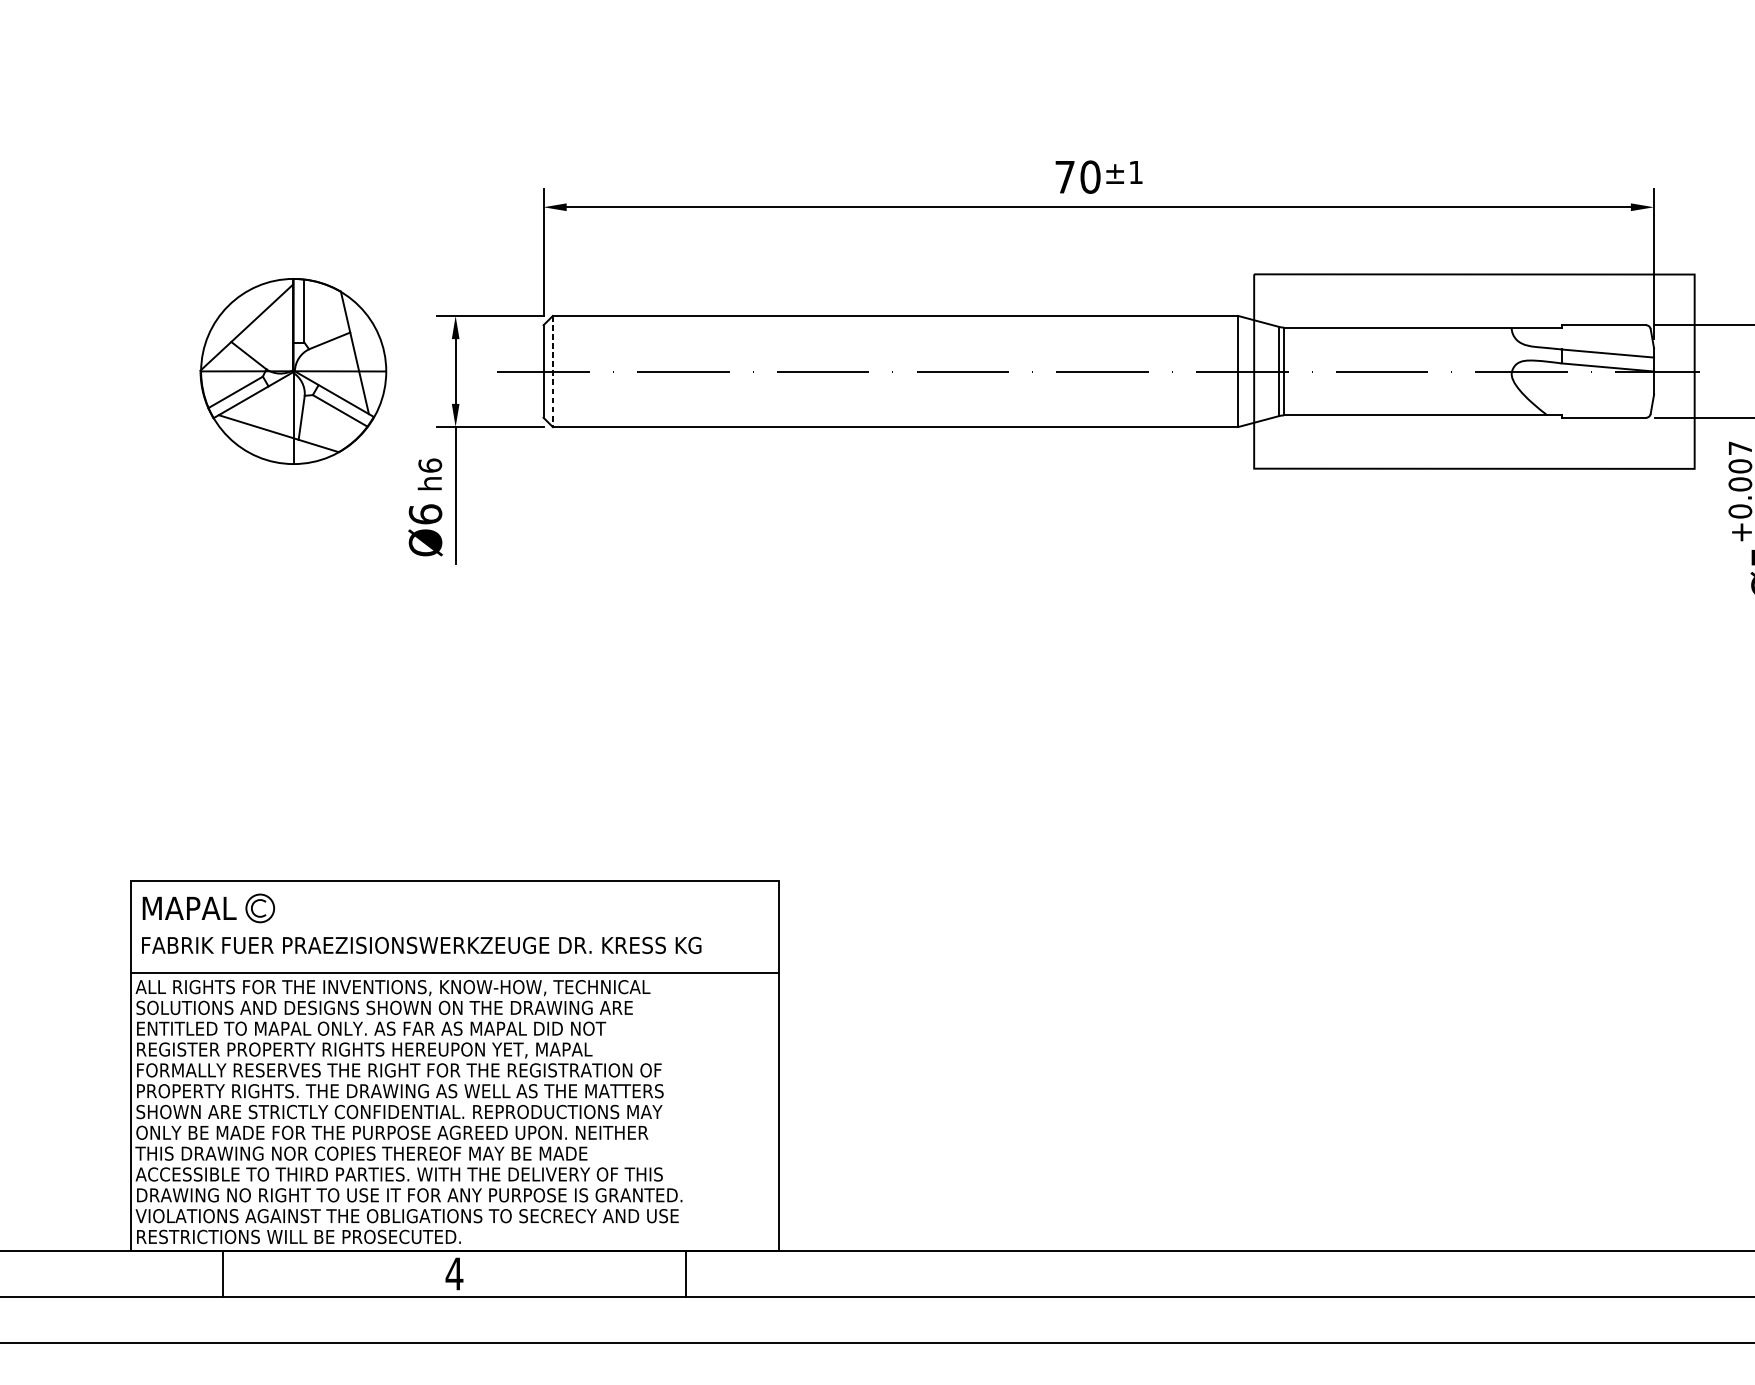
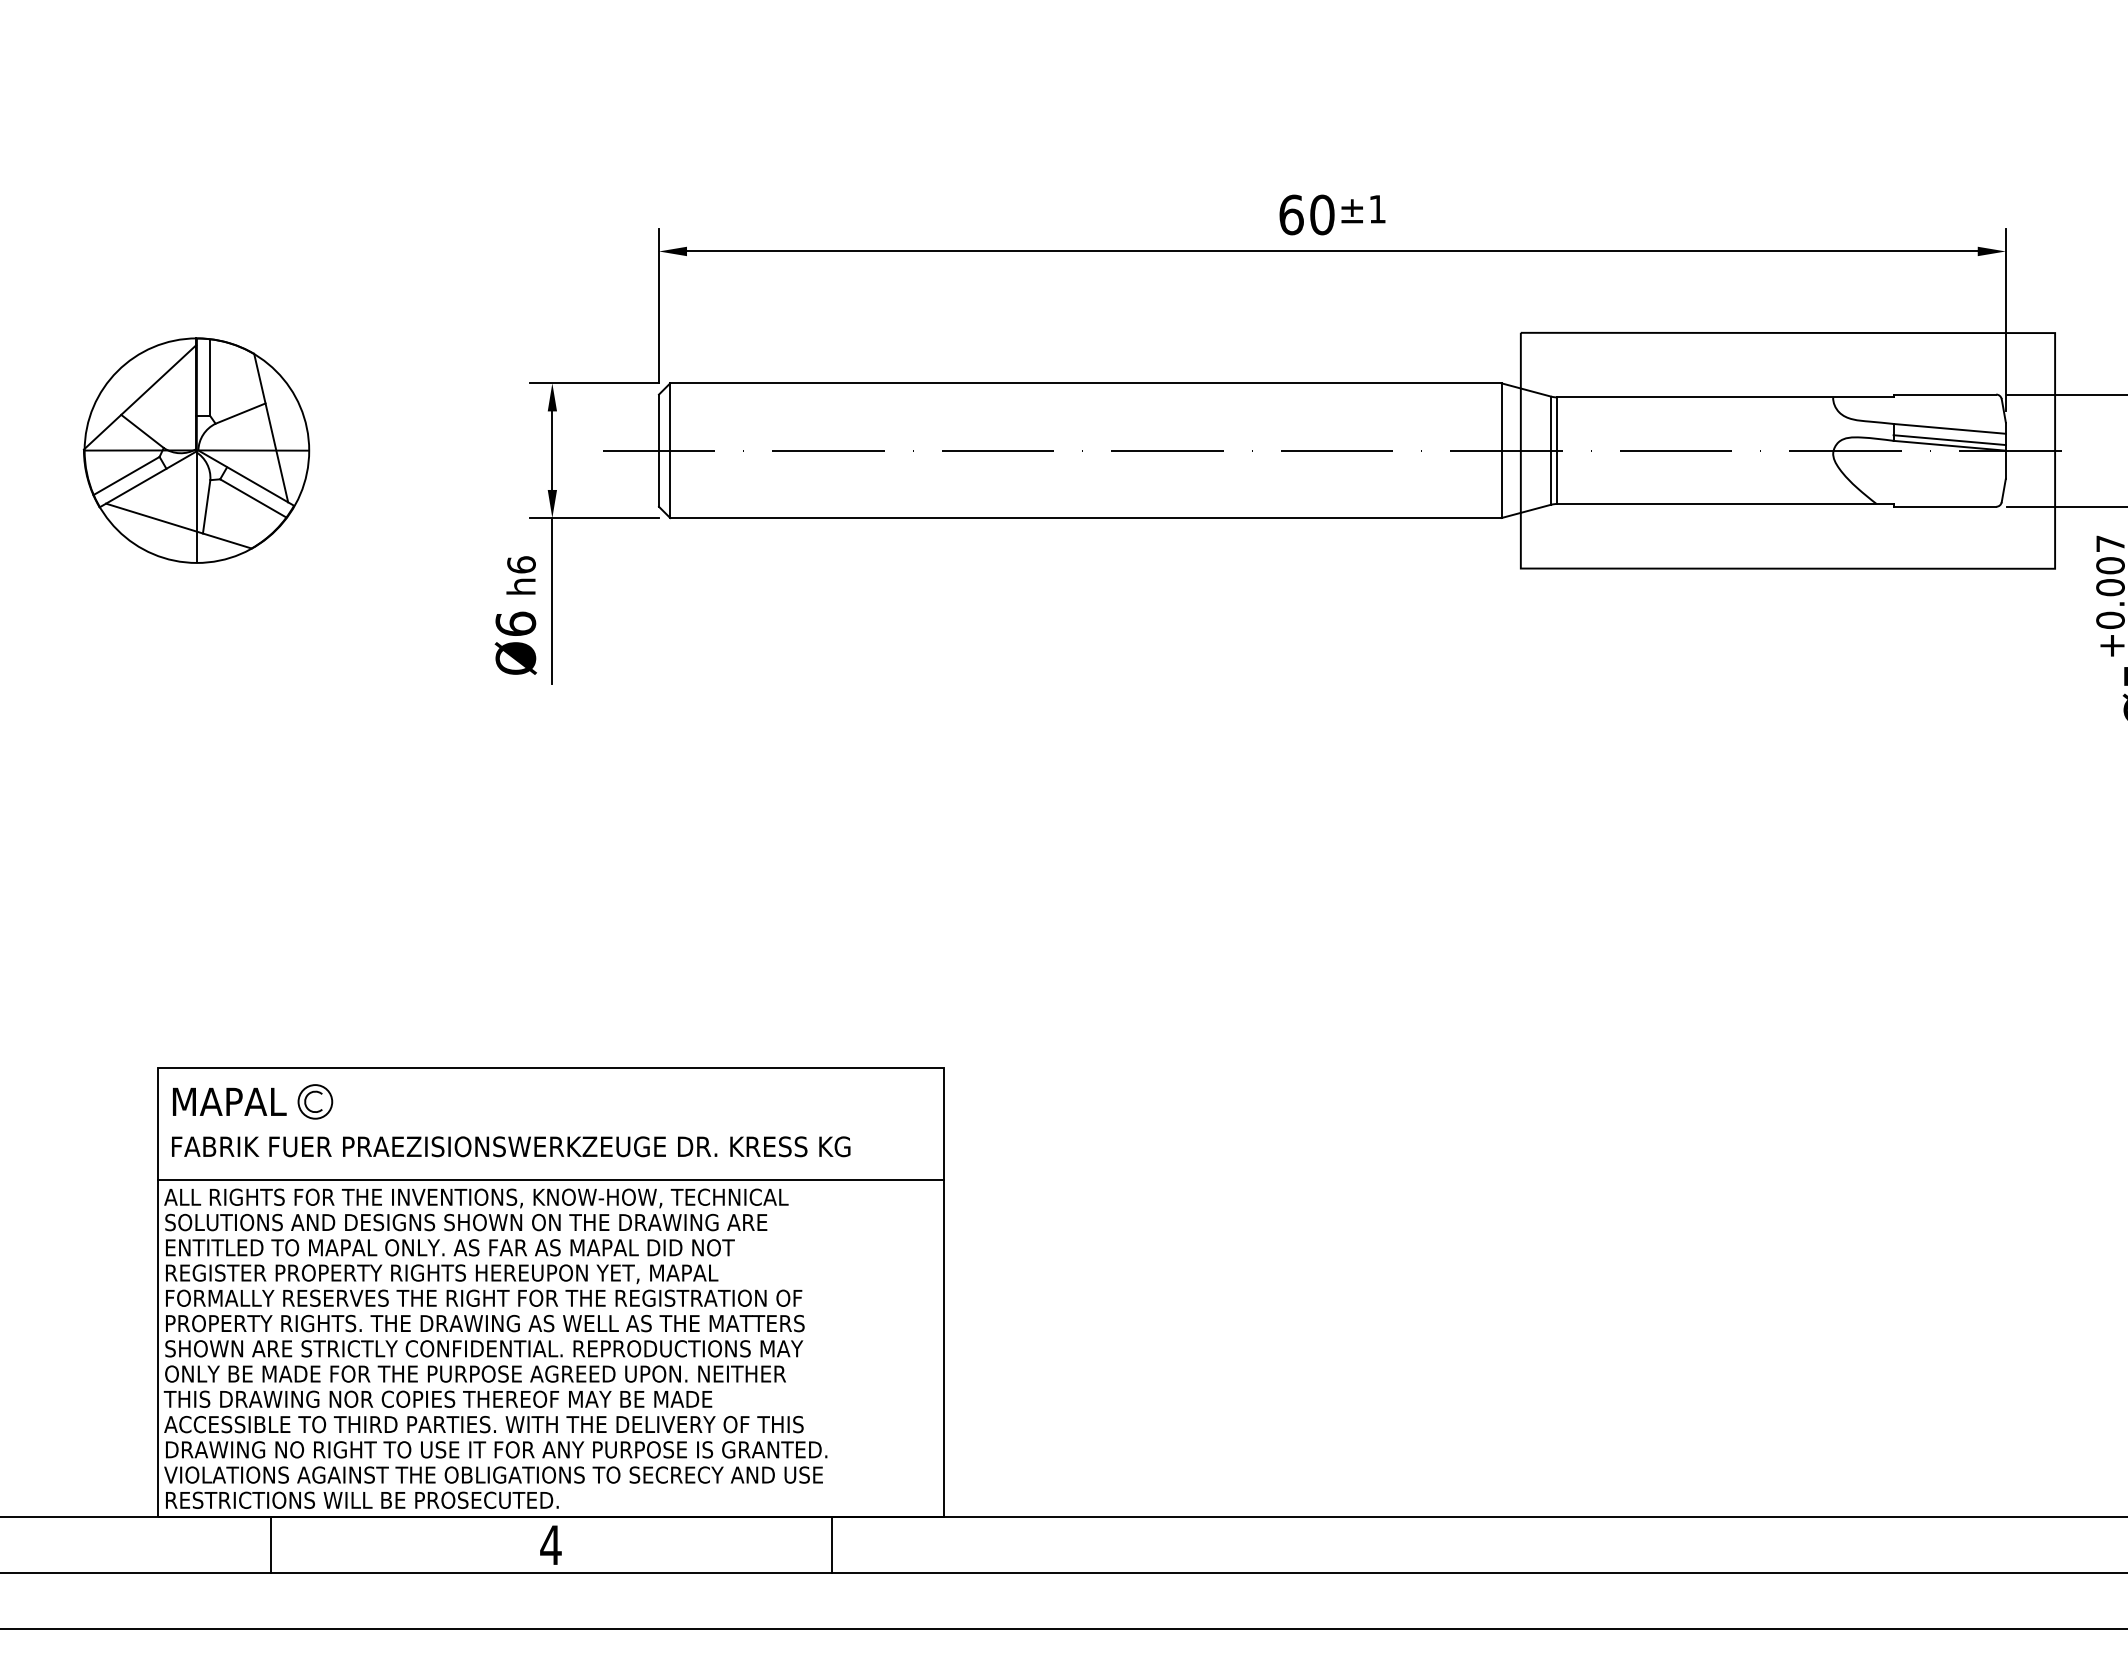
text: (1065, 176) -> (1291, 214), 70 -> 60
line: (1607, 363) -> (1949, 440), added
part: (293, 371) -> (196, 450), moved
line: (553, 372) -> (670, 451), dashed -> solid

